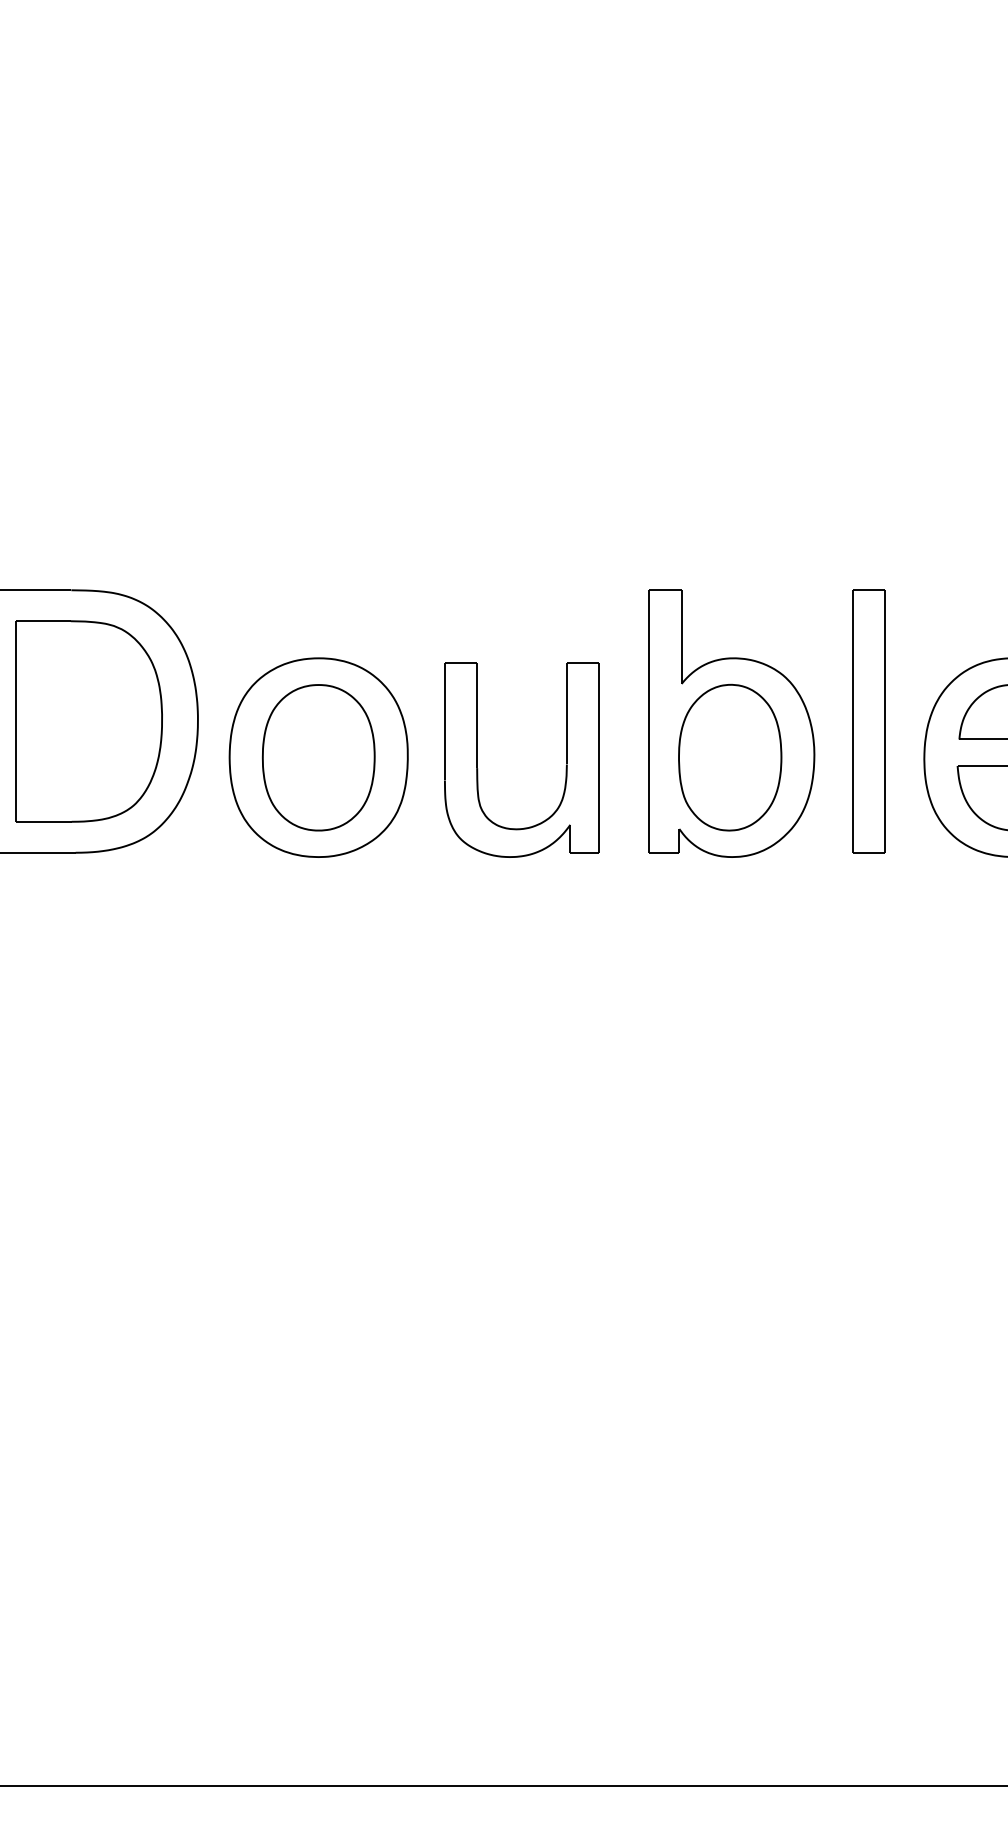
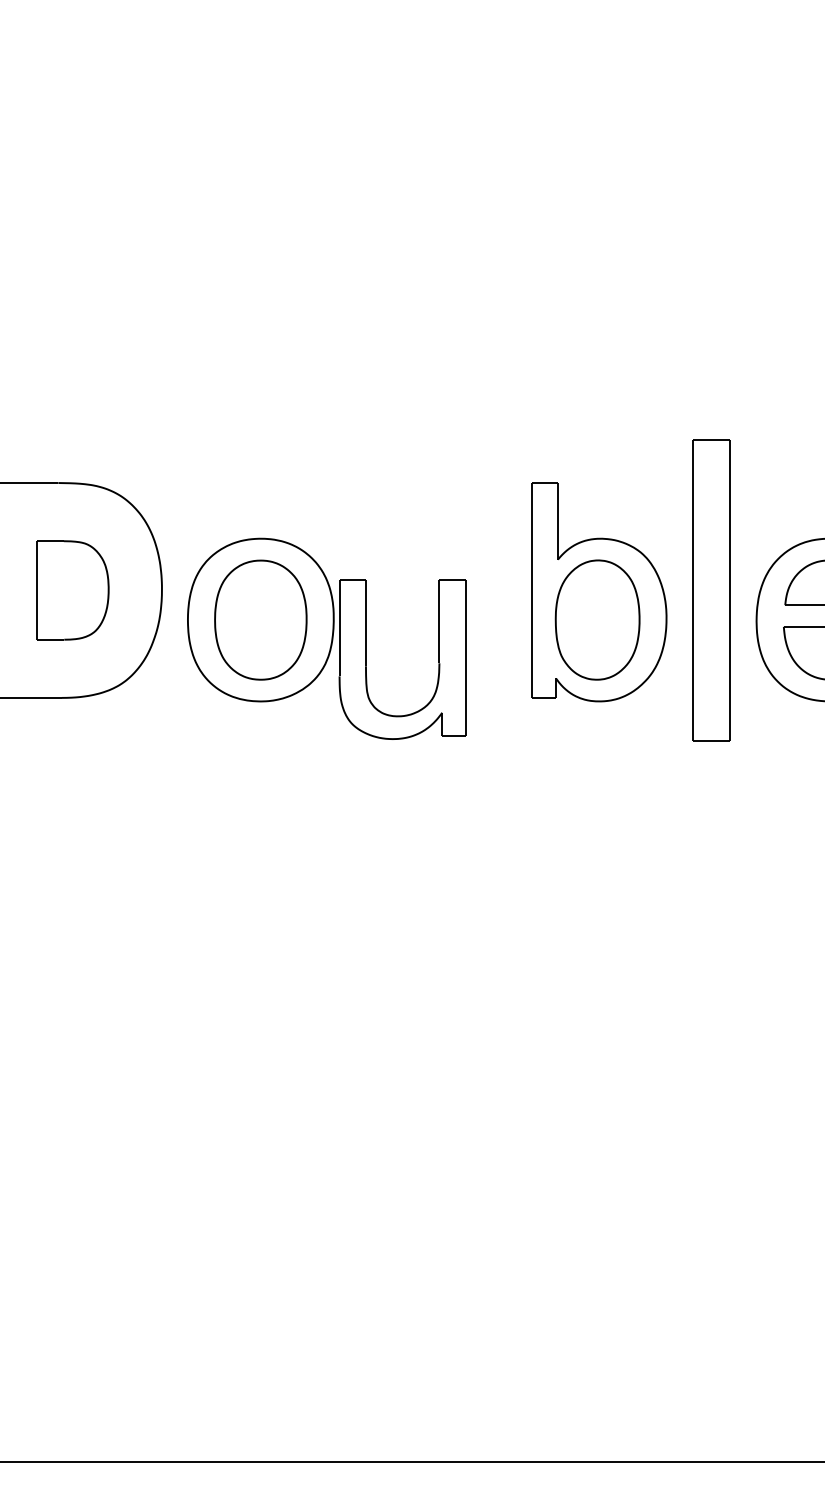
part: (88, 721) -> (72, 590), size x0.6
part: (868, 721) -> (710, 590), size x1.4
part: (477, 759) -> (366, 659), moved

